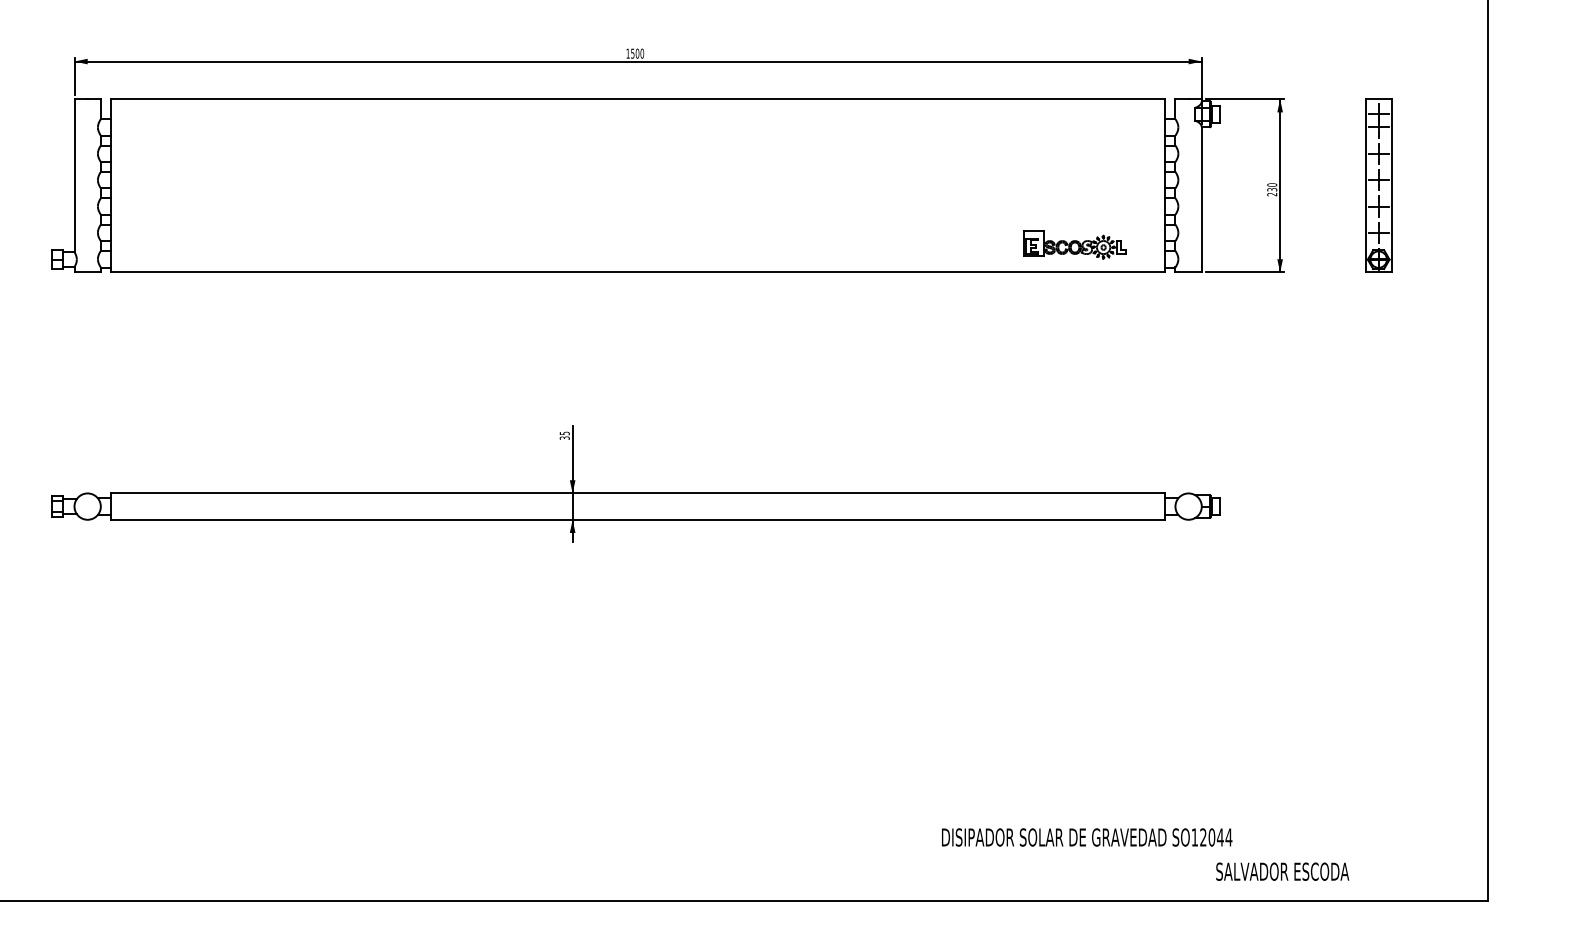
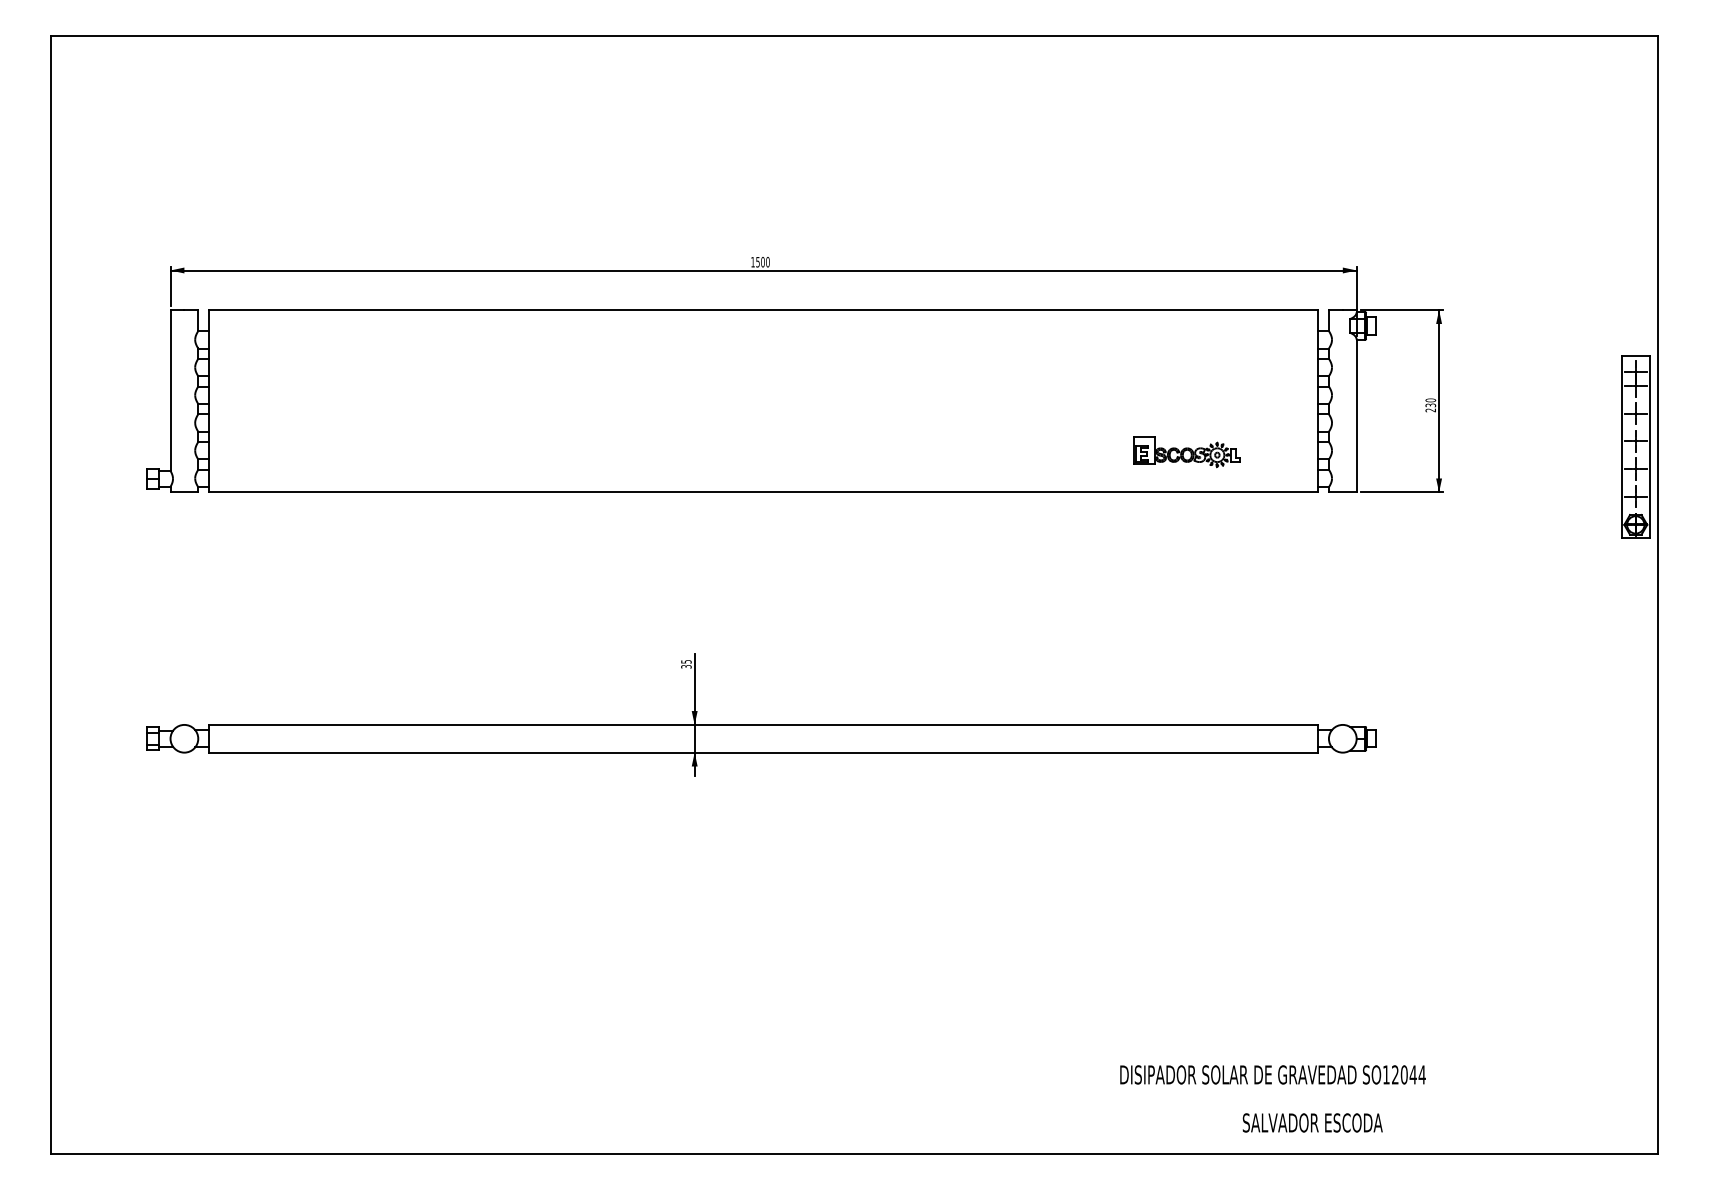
part: (1378, 185) -> (1635, 446), moved
part: (1074, 244) -> (1186, 452), moved
text: (1086, 837) -> (1272, 1074), moved
text: (1282, 871) -> (1312, 1122), moved

